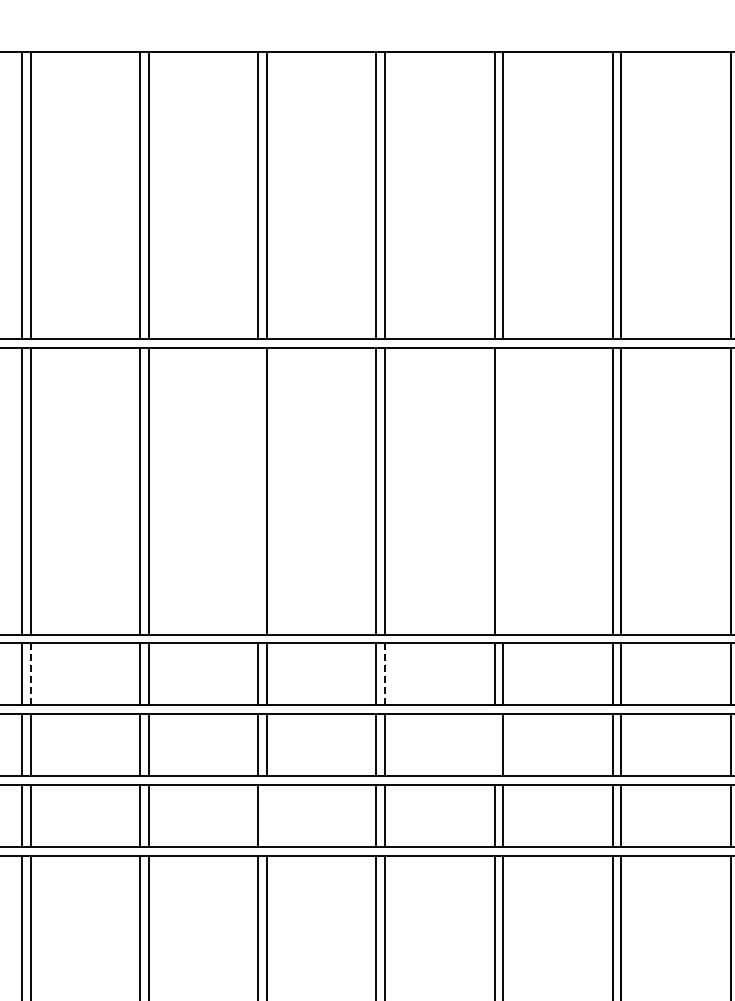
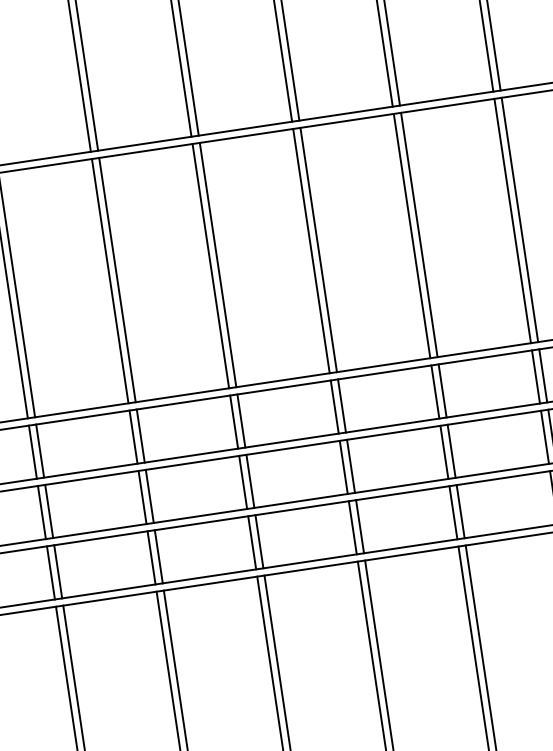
line: (258, 490) -> (210, 265), added
line: (503, 490) -> (419, 234), added
line: (30, 673) -> (40, 450), dashed -> solid
line: (384, 673) -> (341, 405), dashed -> solid
line: (494, 745) -> (444, 452), added
line: (266, 815) -> (259, 541), added

